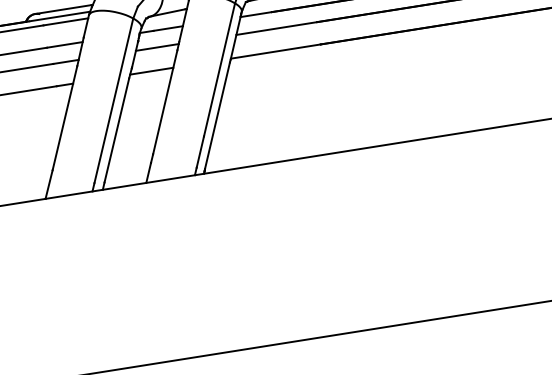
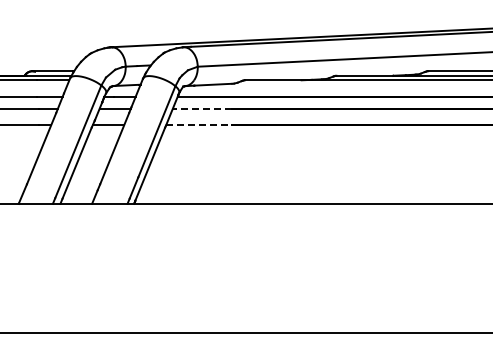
line: (275, 28) -> (201, 108), solid -> dashed
line: (275, 52) -> (198, 125), solid -> dashed

